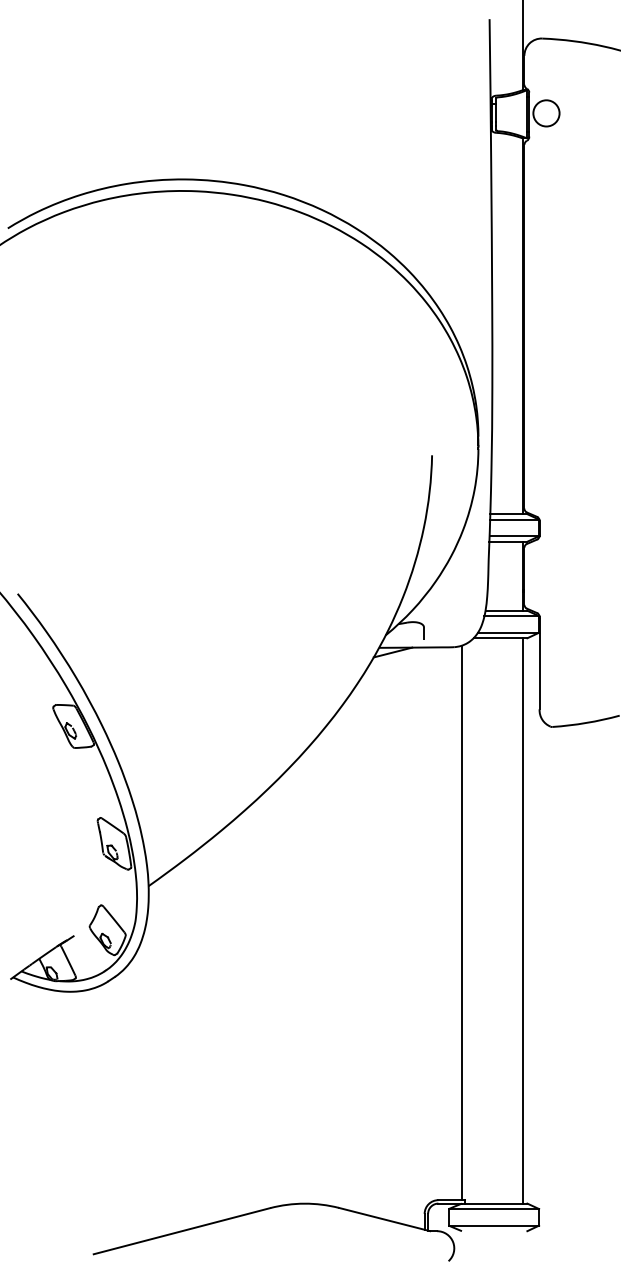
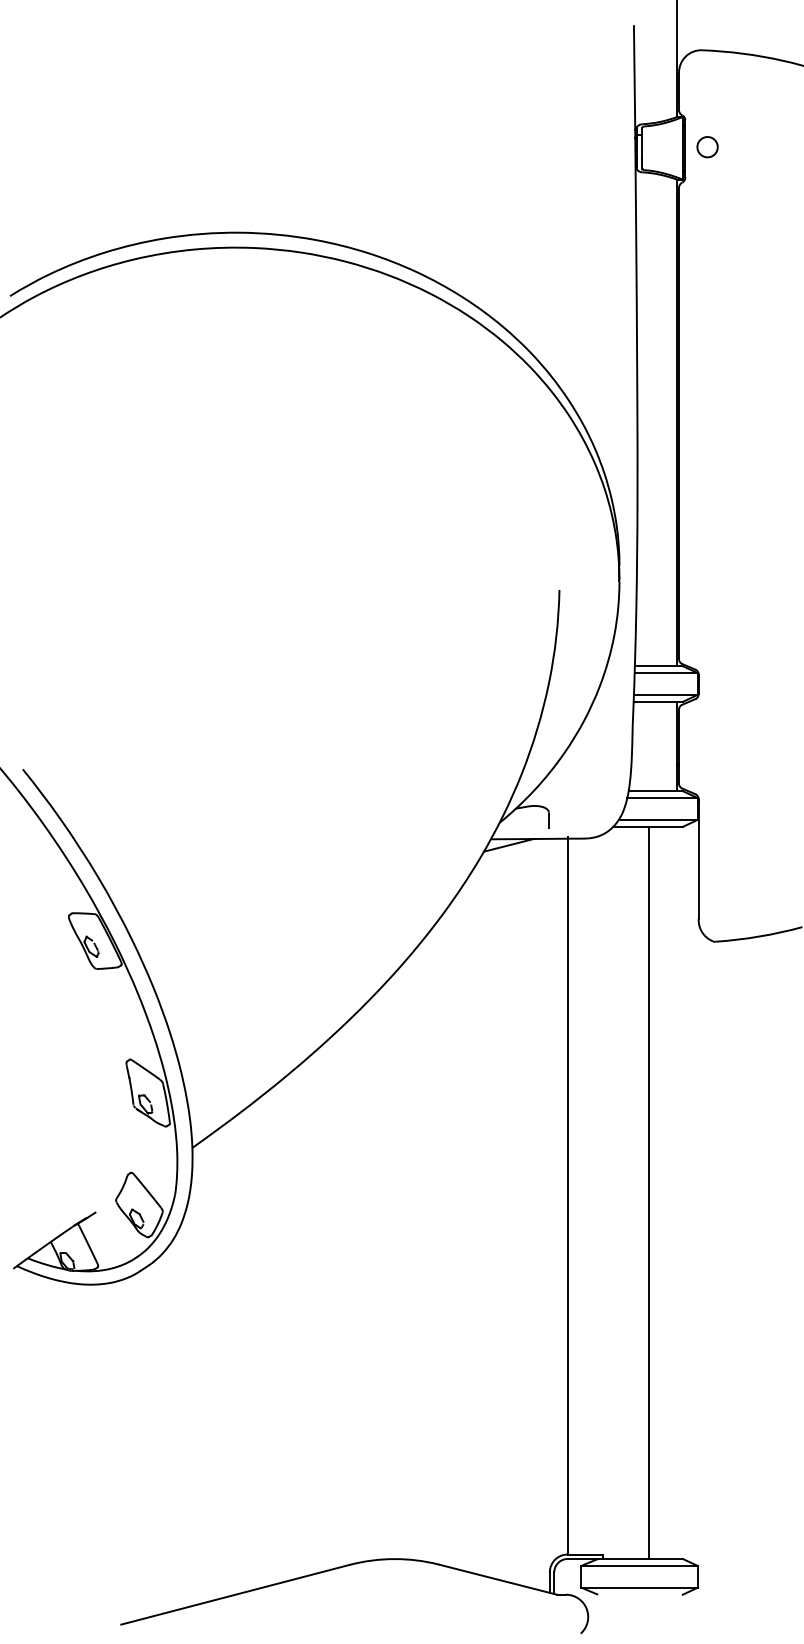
circle: (546, 113) -> (707, 147), size x0.6
line: (523, 920) -> (649, 1192), moved
line: (461, 922) -> (567, 1195), moved

